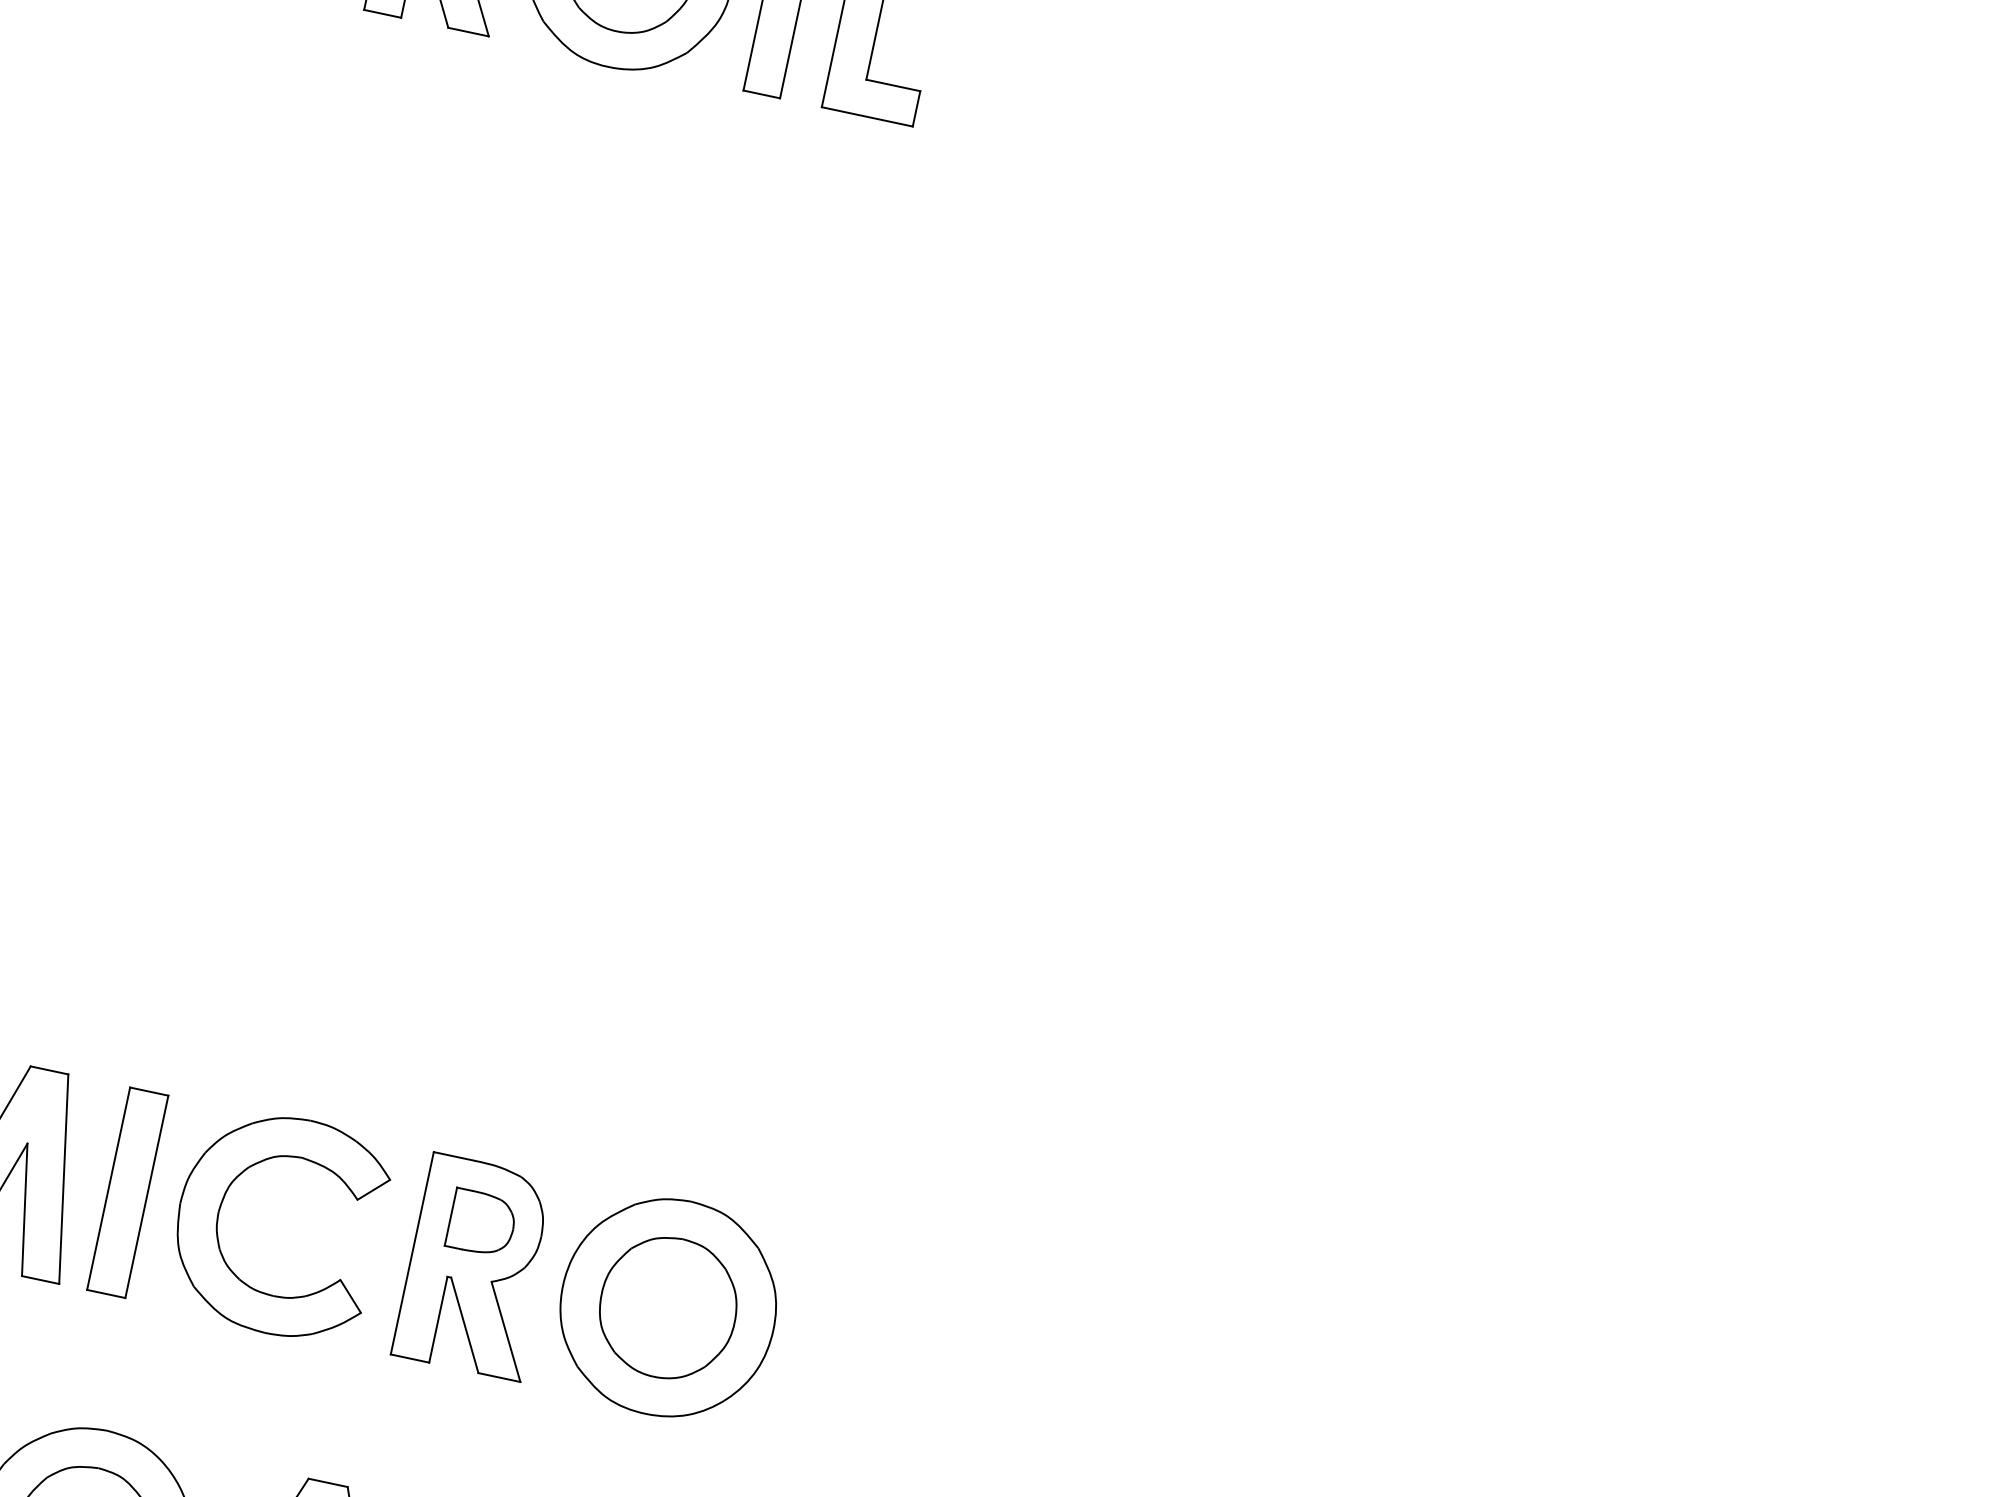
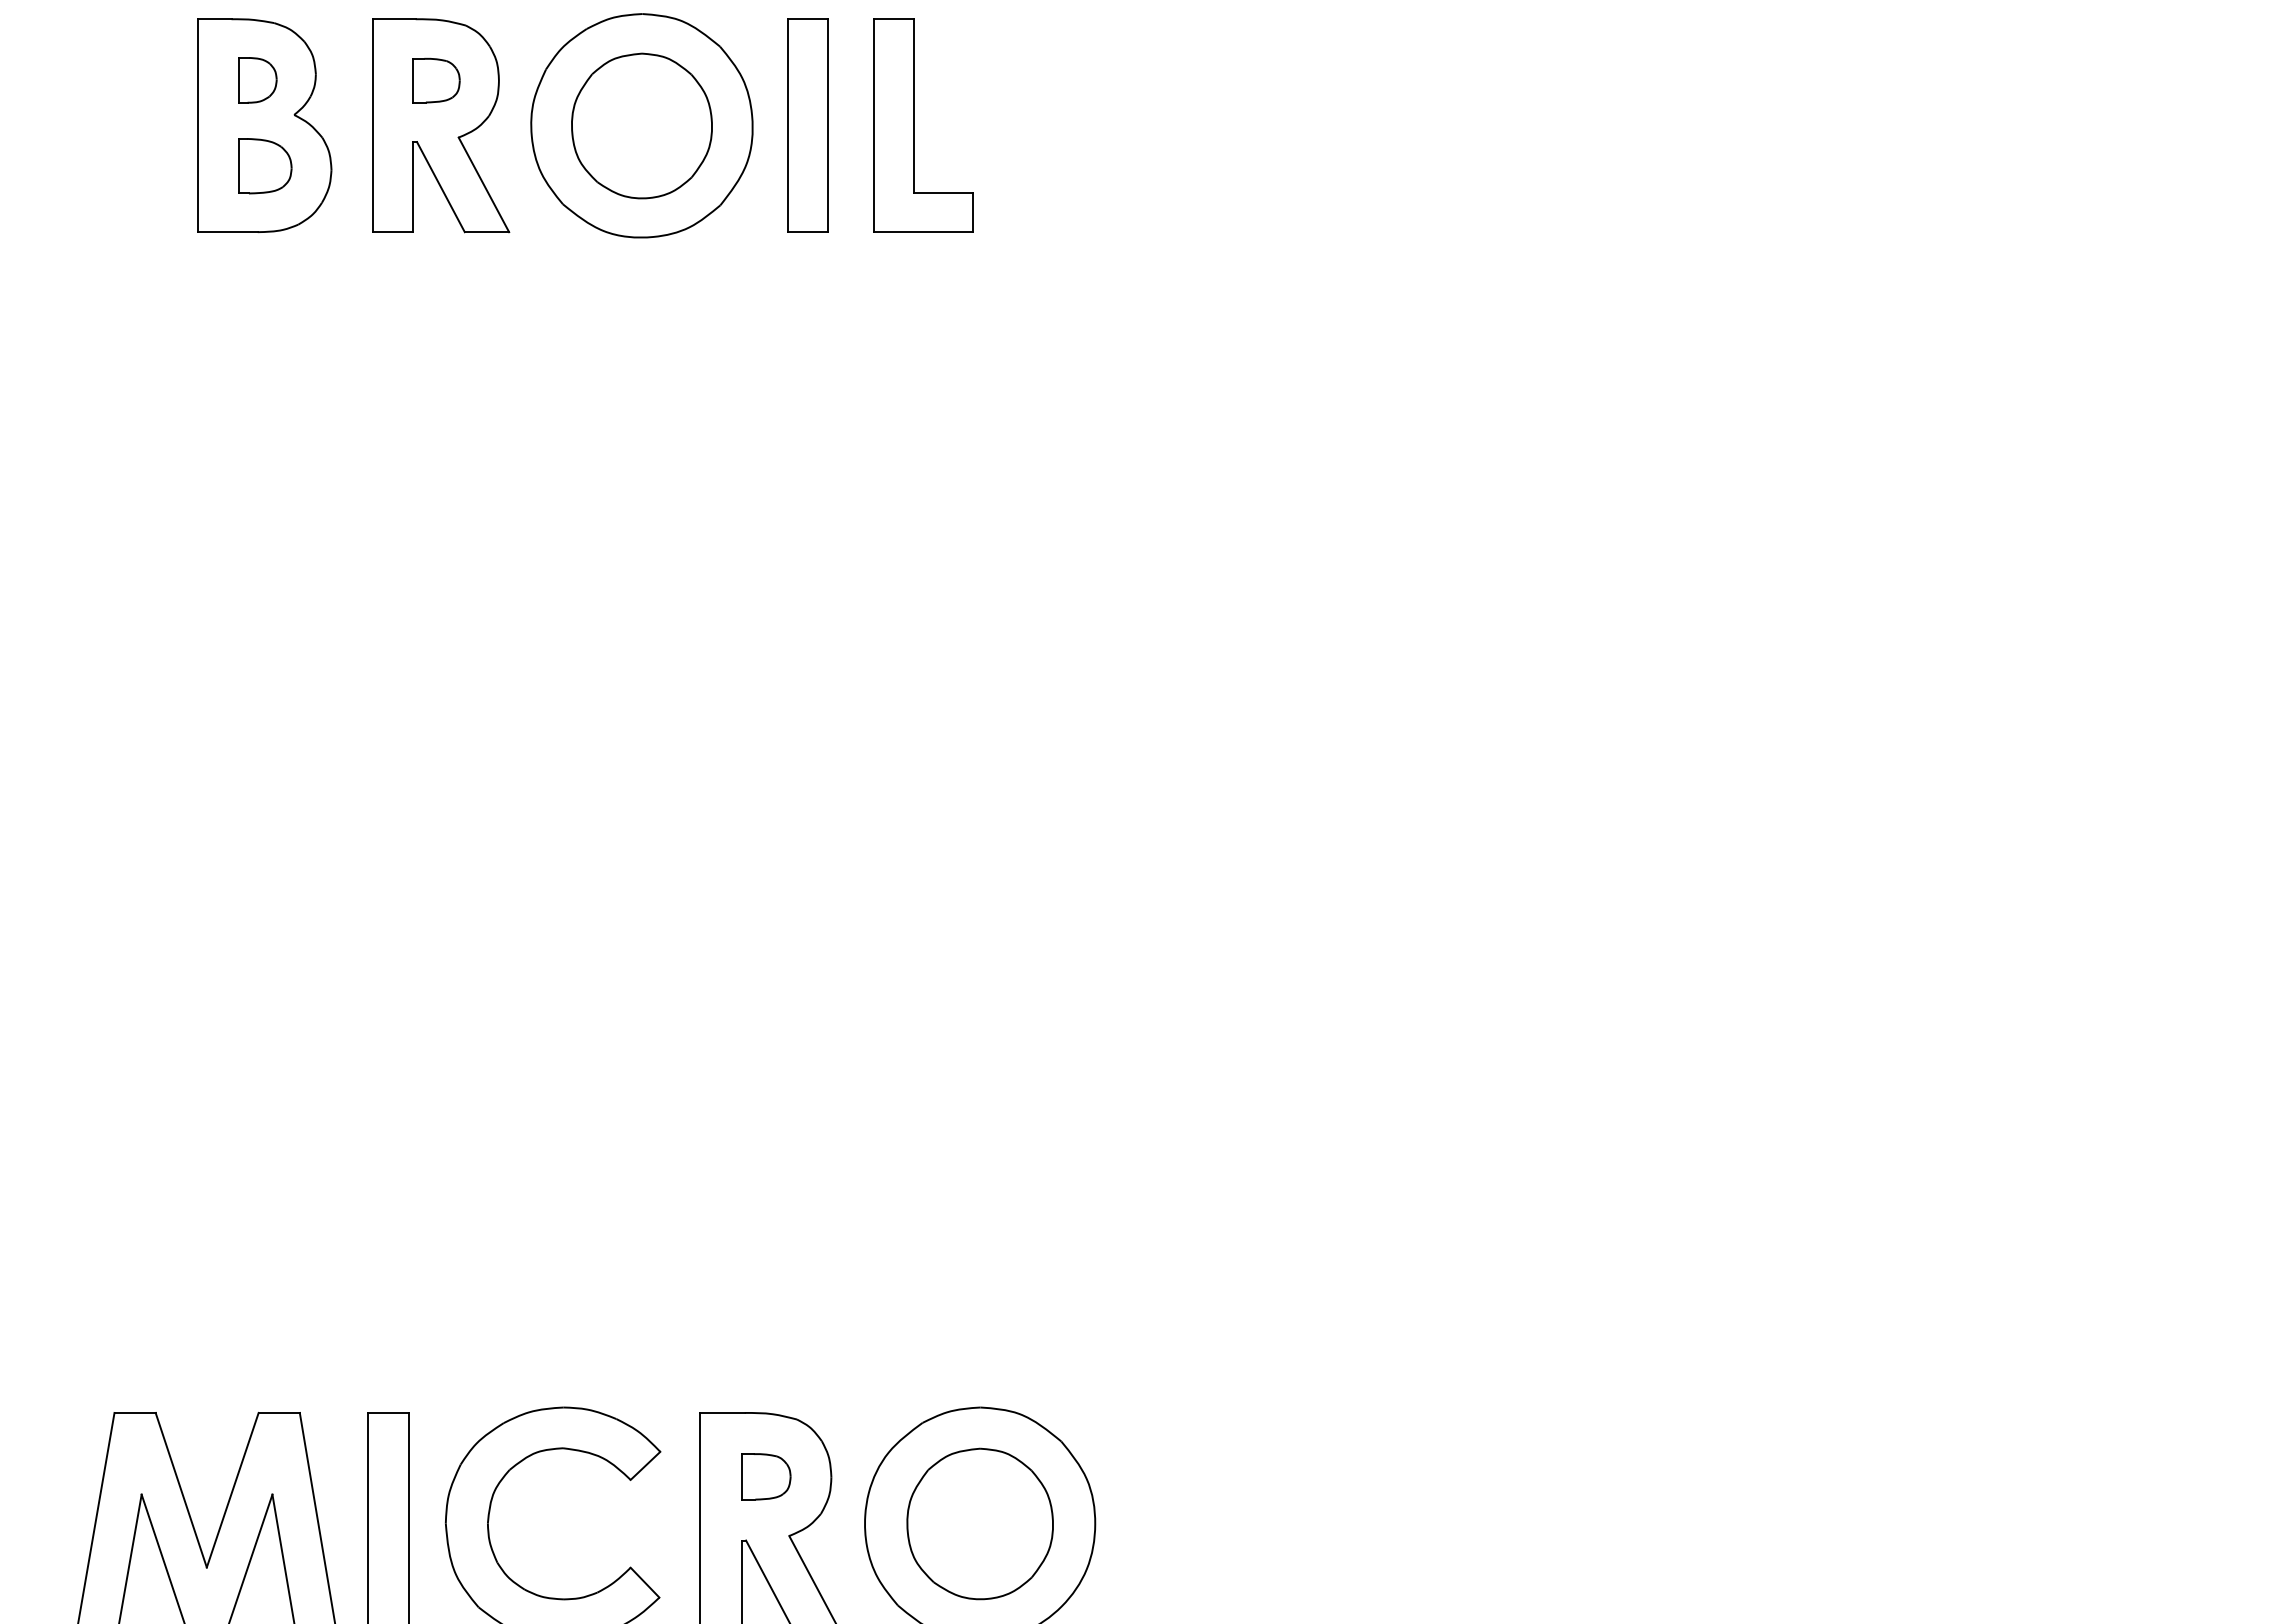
part: (482, 1223) -> (766, 1476), size x0.71

